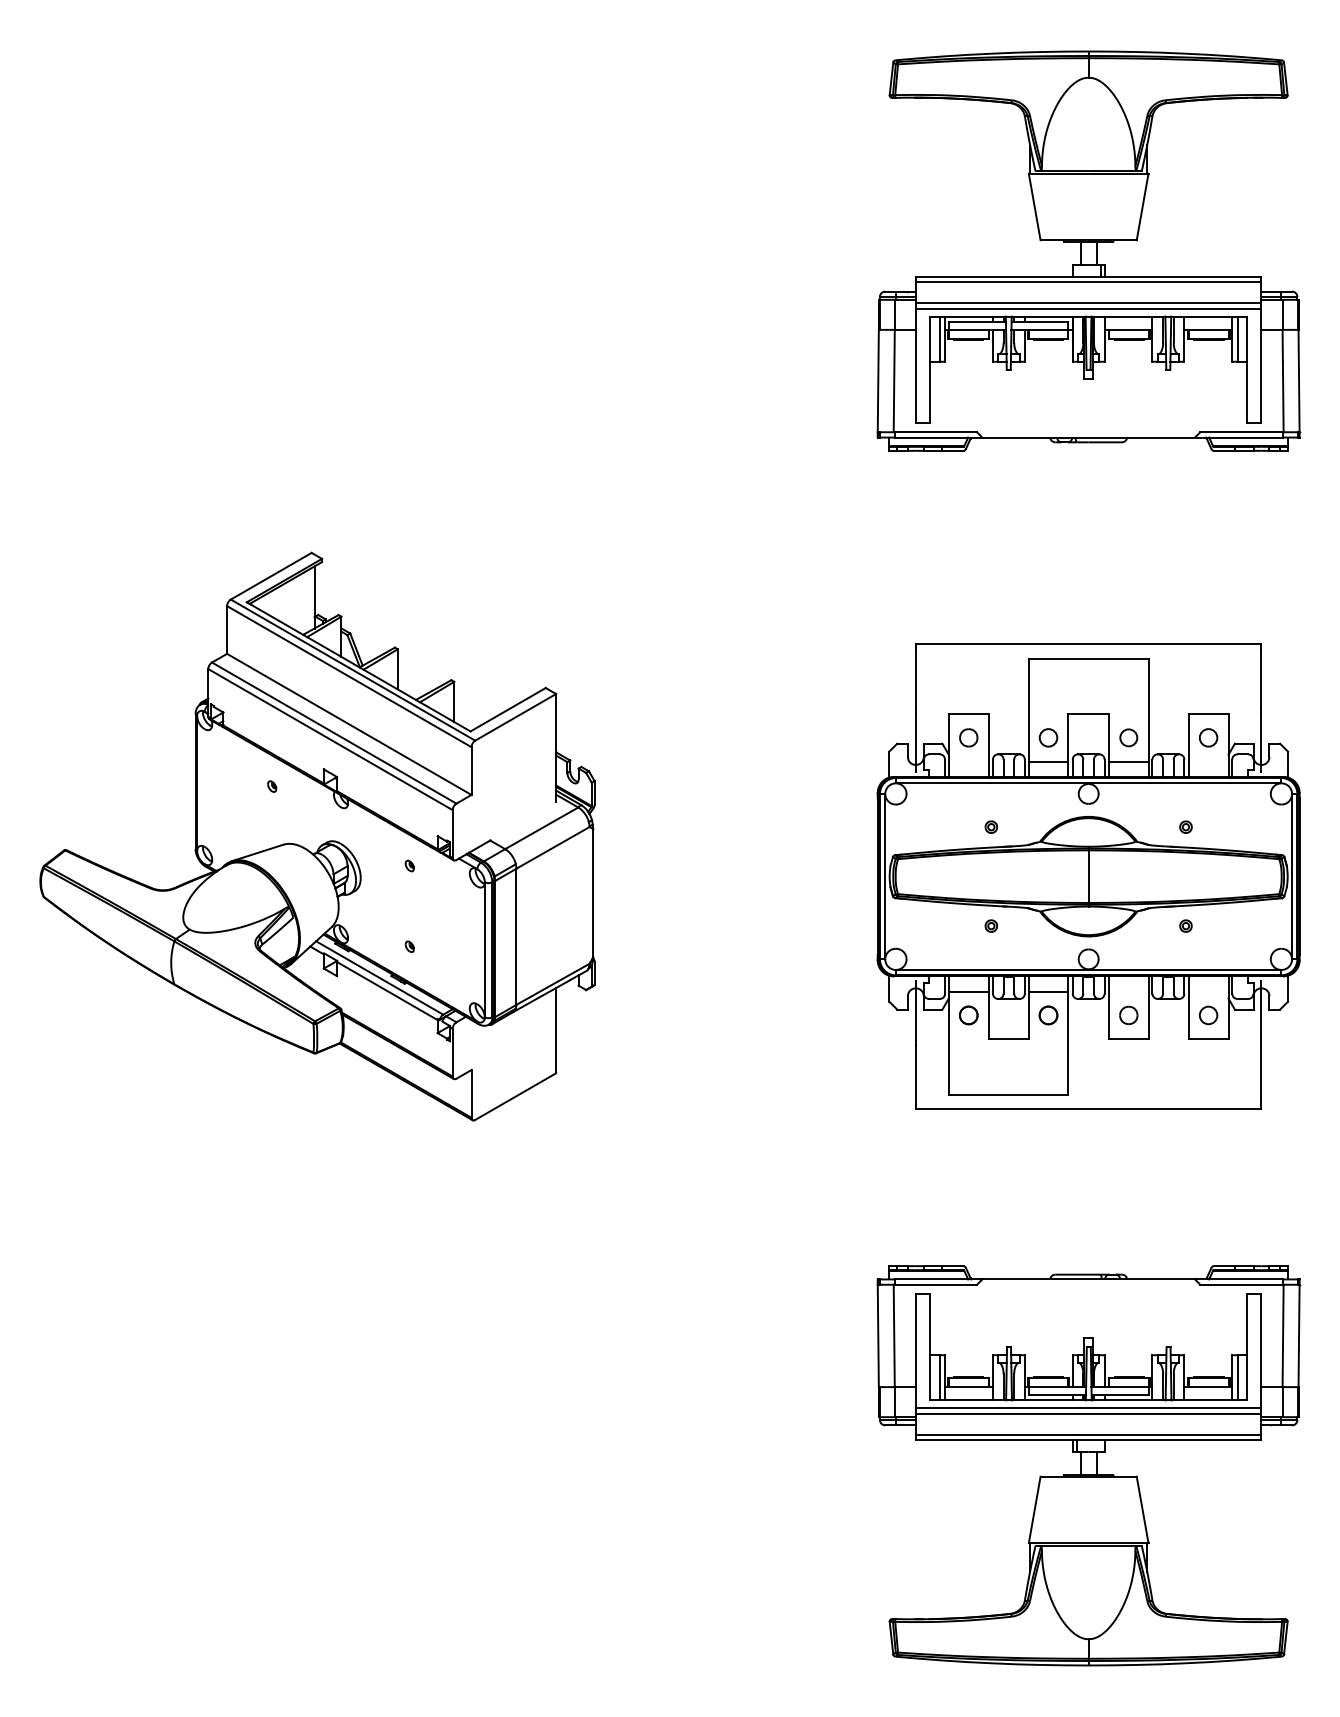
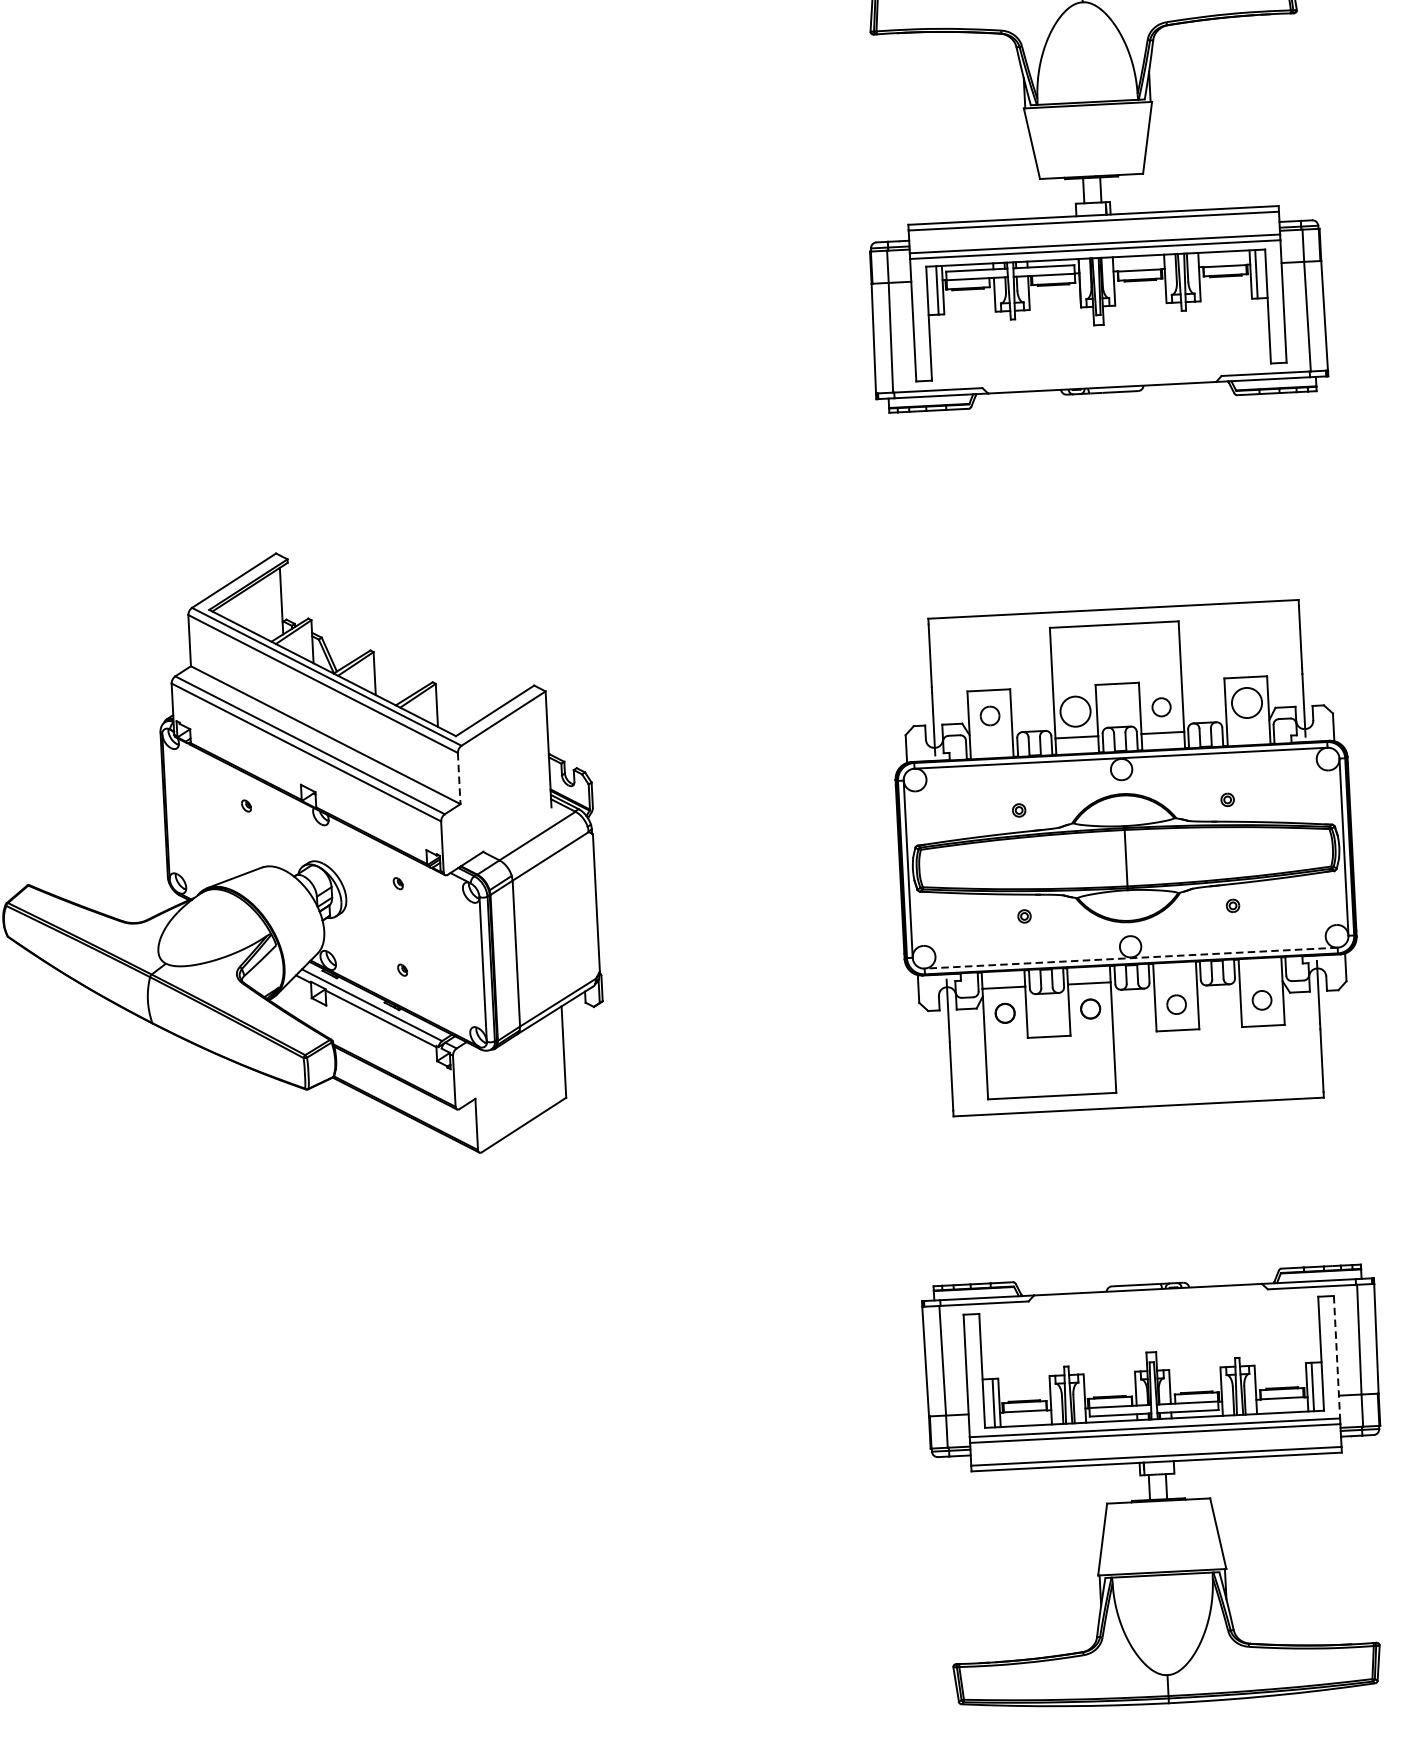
circle: (1048, 737) -> (1075, 711), size x1.6
circle: (1208, 737) -> (1246, 702), size x1.6
line: (471, 771) -> (459, 779), solid -> dashed
line: (1088, 969) -> (1130, 957), solid -> dashed
line: (1261, 1351) -> (1337, 1357), solid -> dashed

